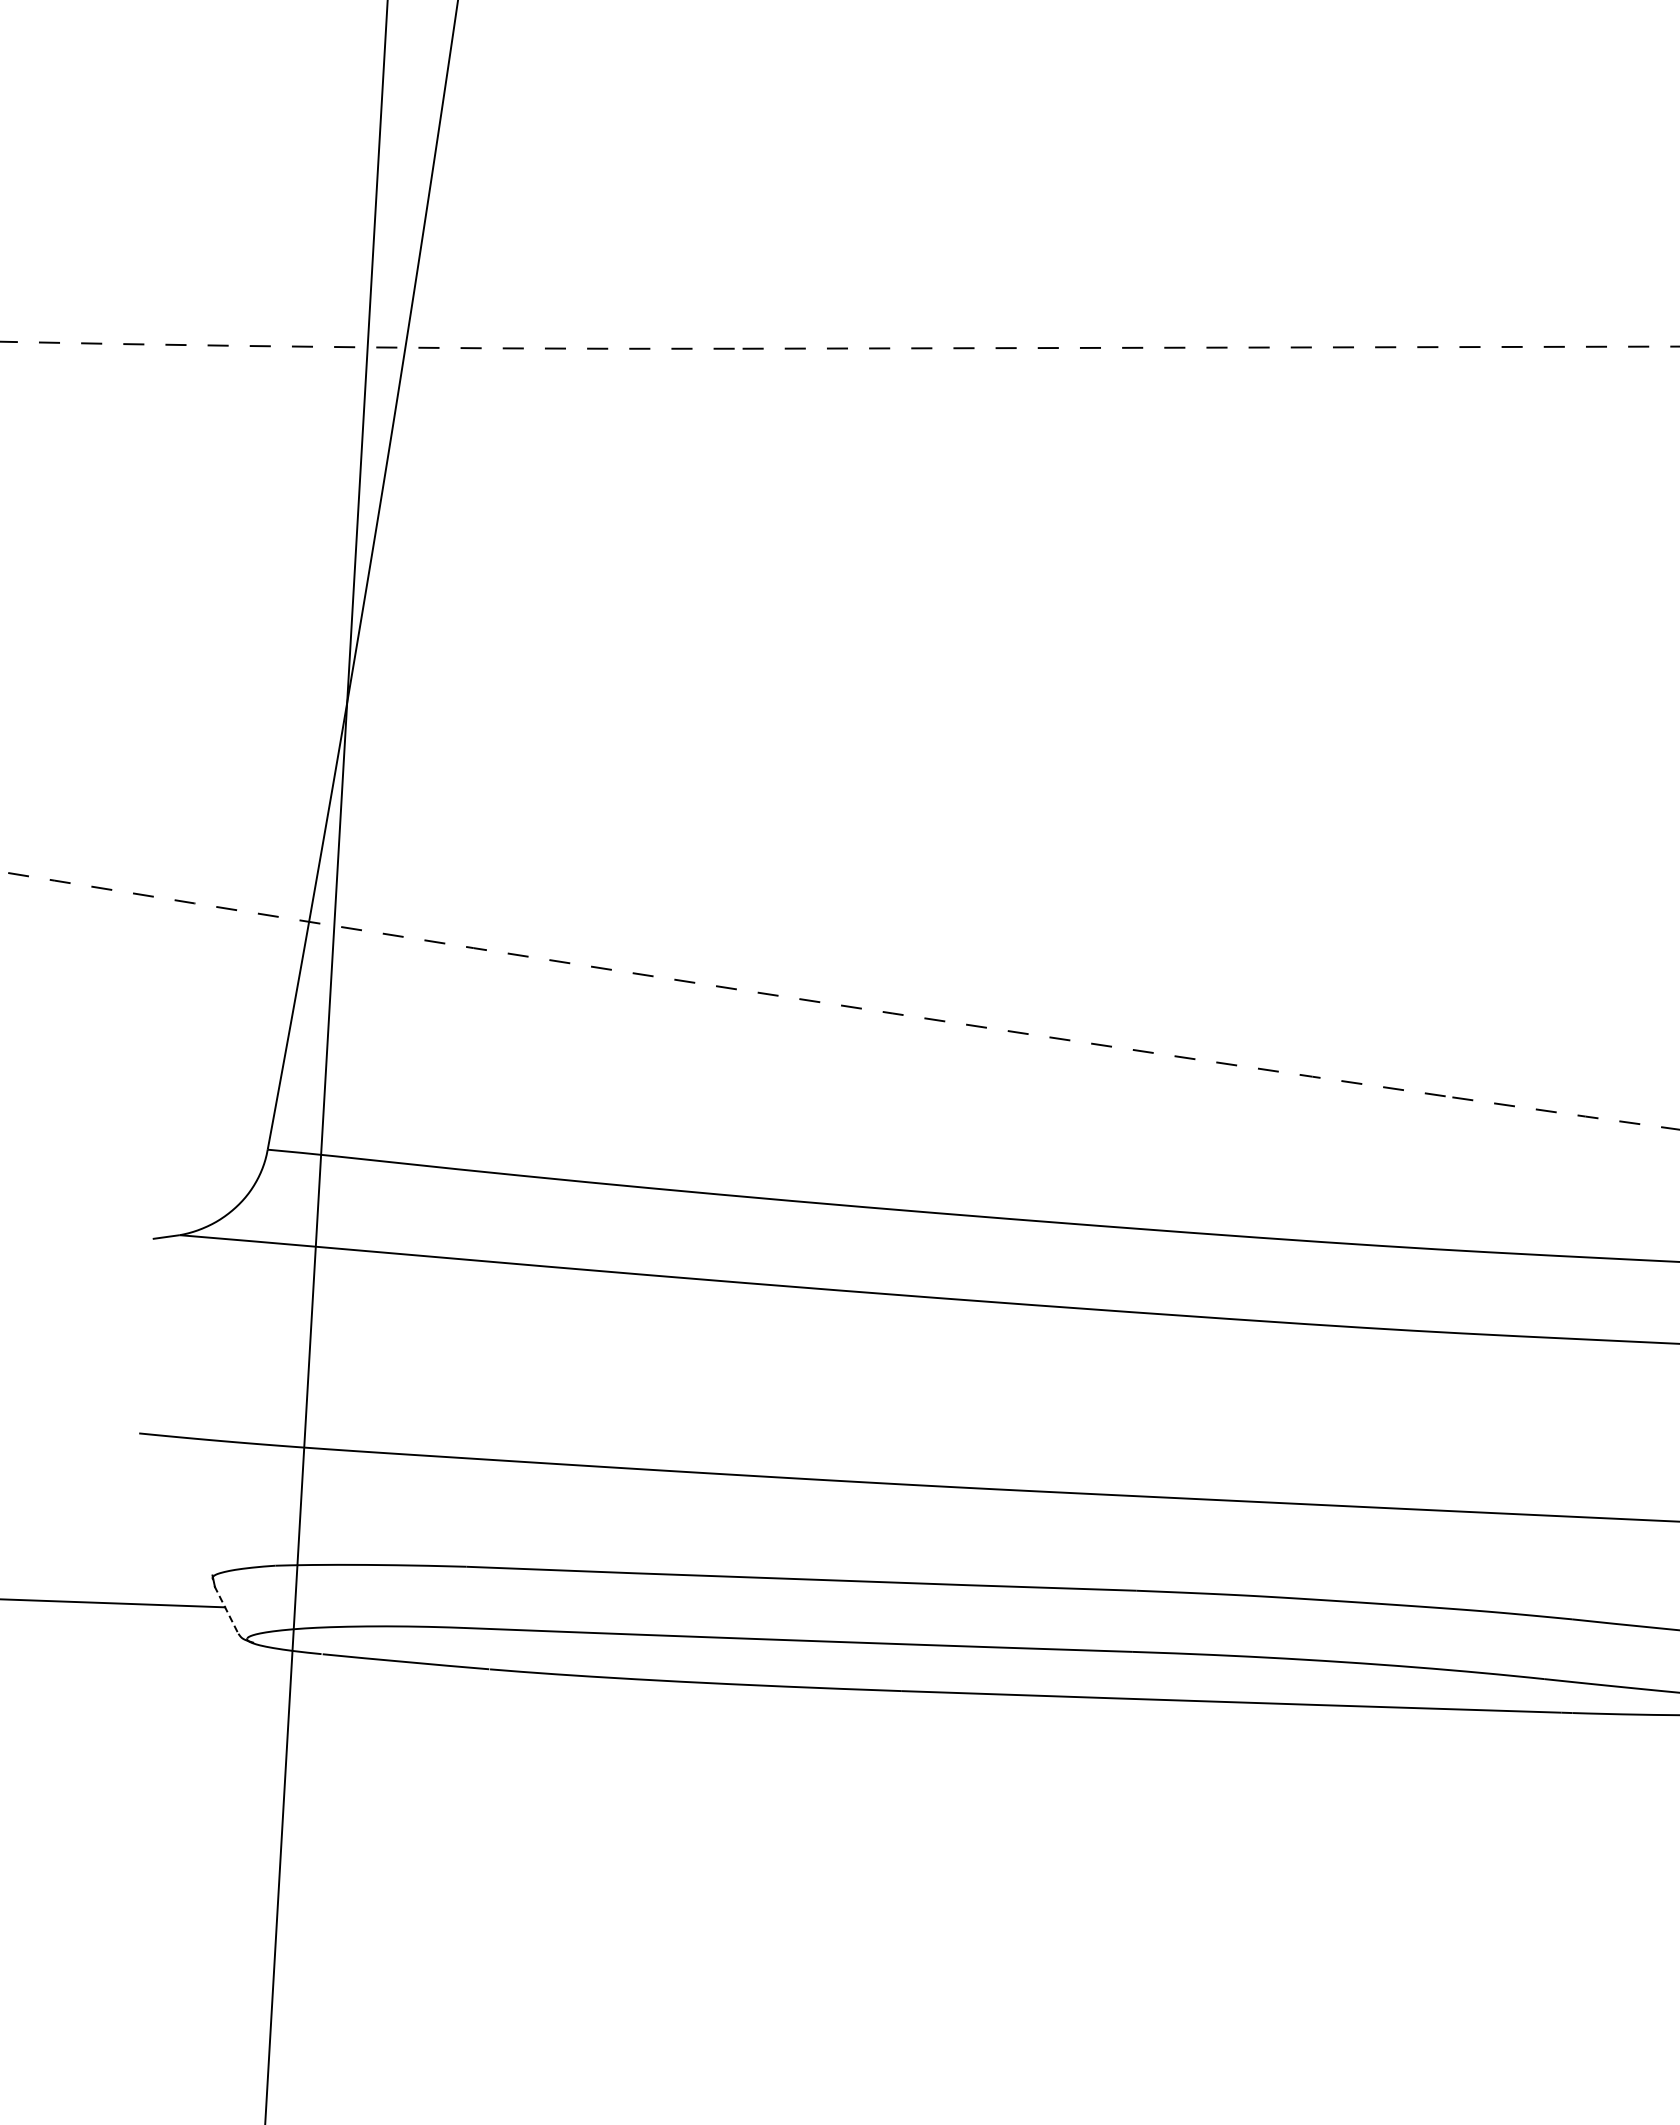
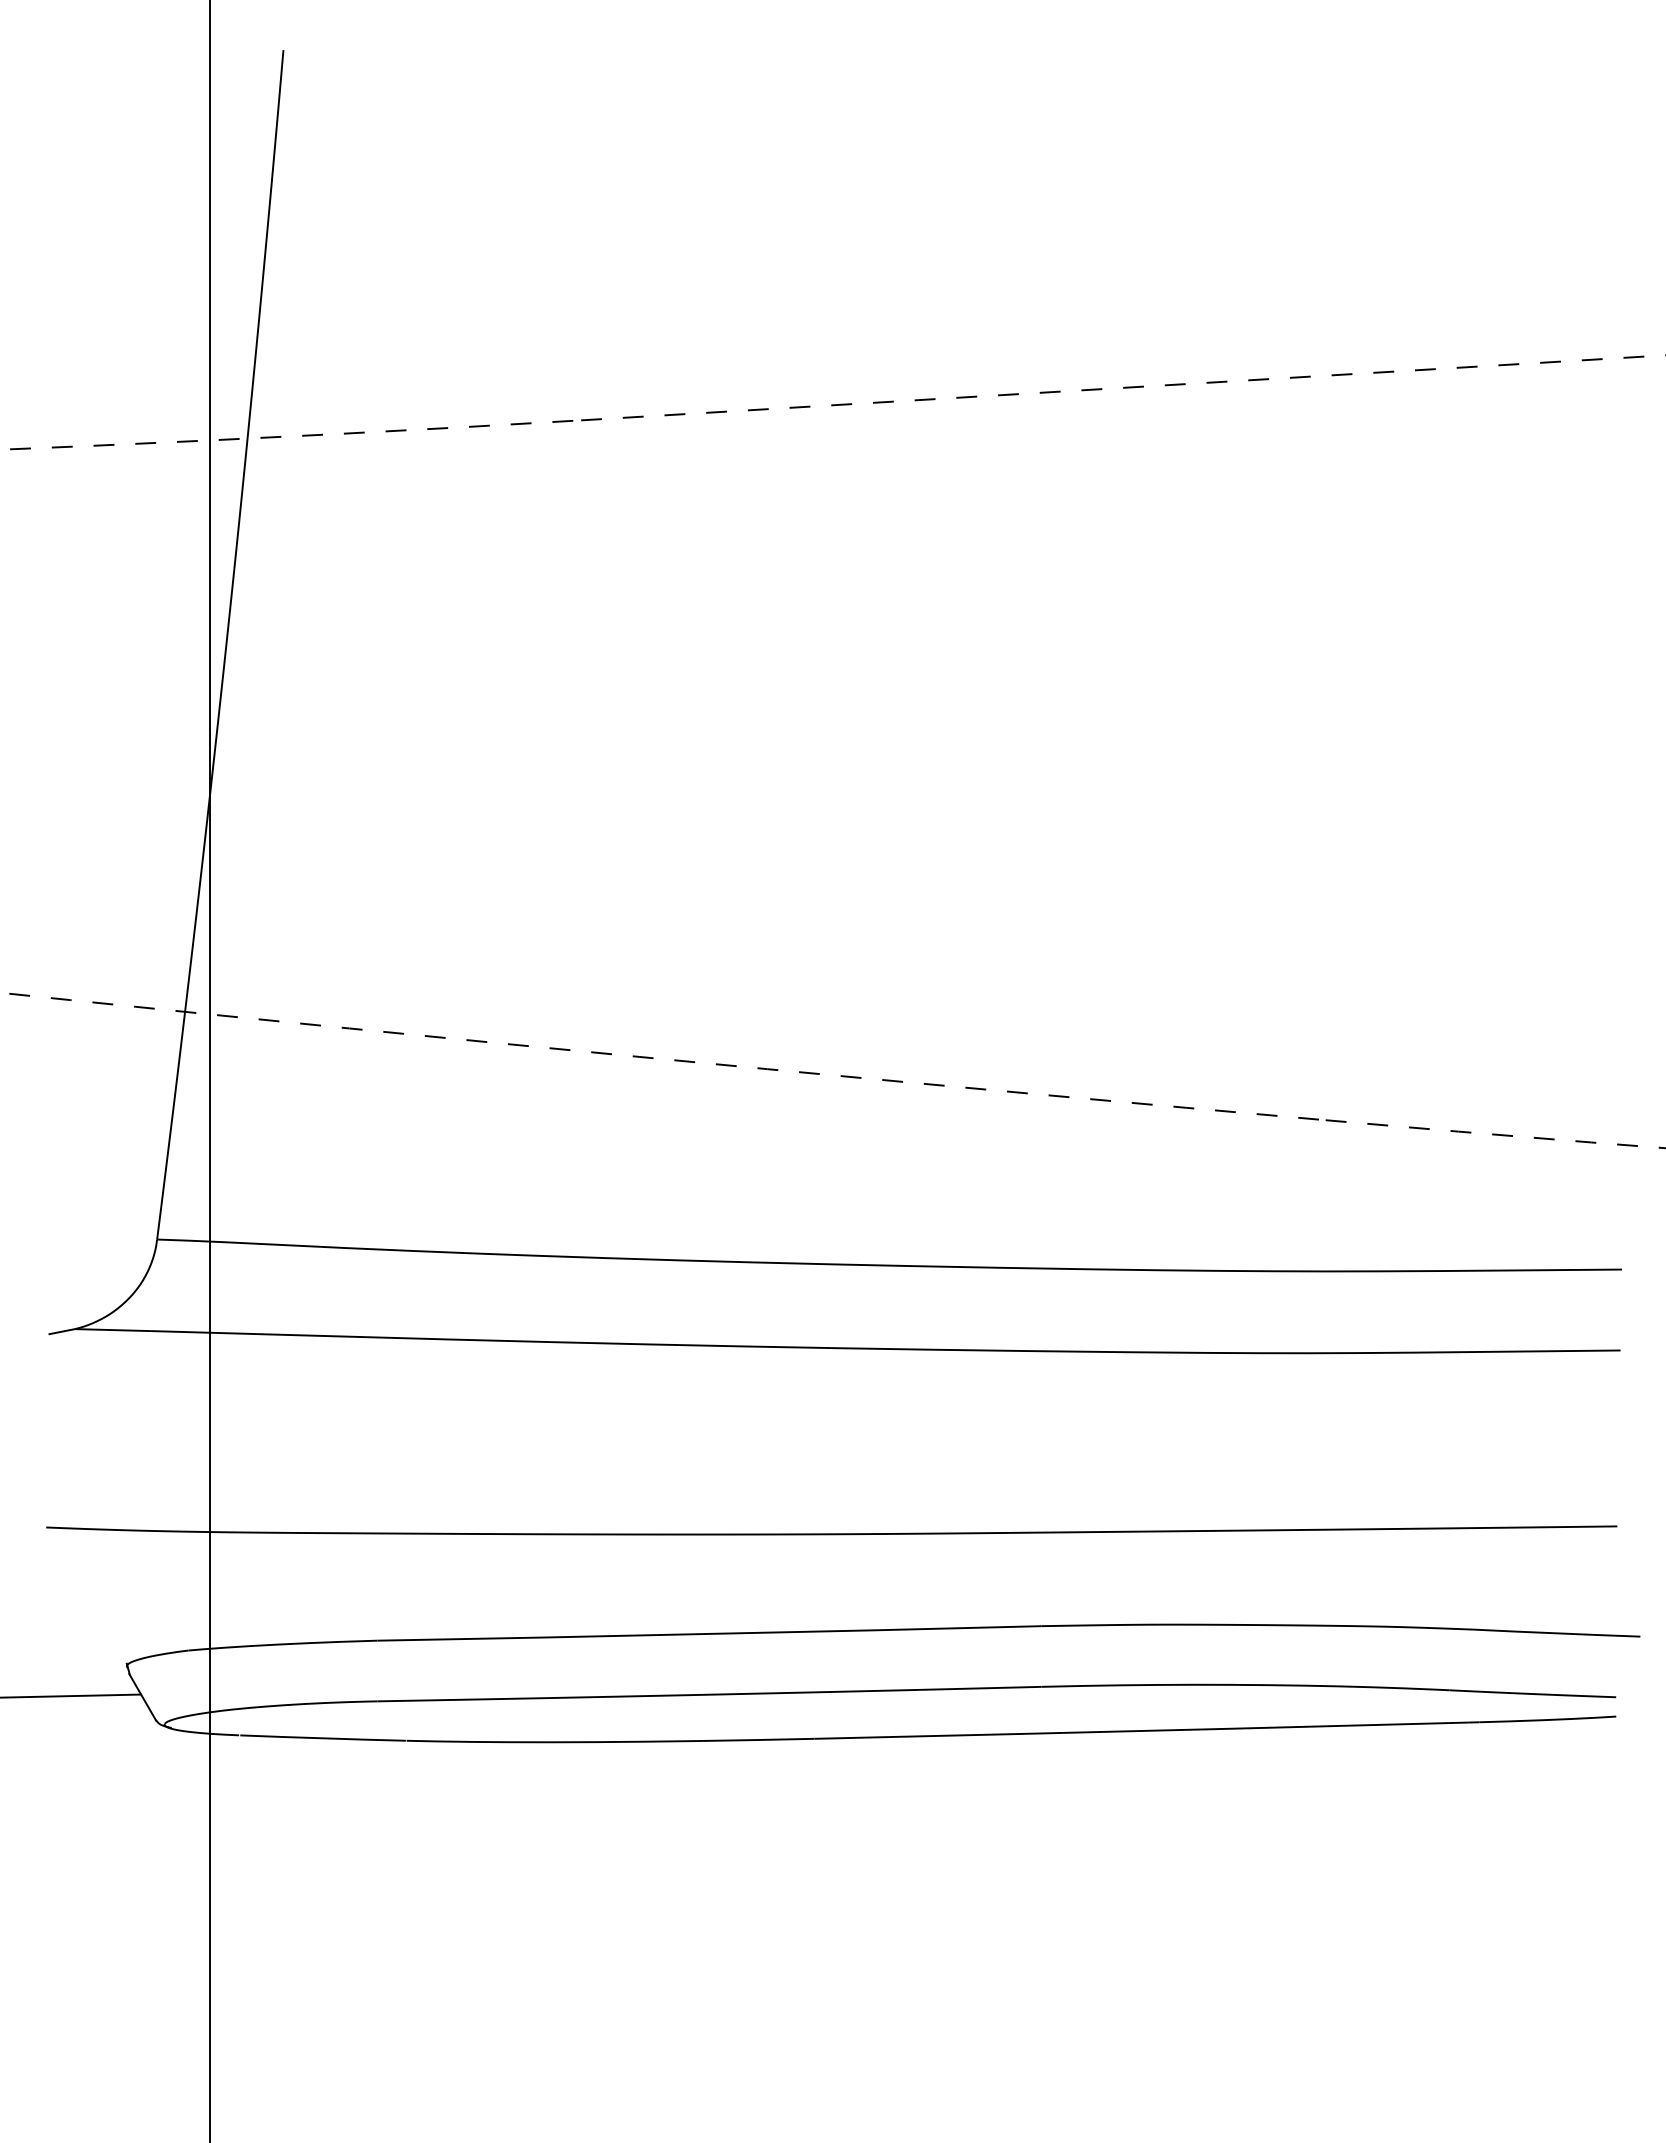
line: (226, 1610) -> (142, 1697), dashed -> solid

